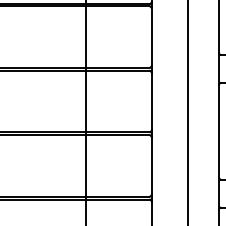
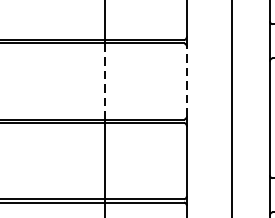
line: (85, 101) -> (104, 81), solid -> dashed
line: (151, 101) -> (186, 81), solid -> dashed

